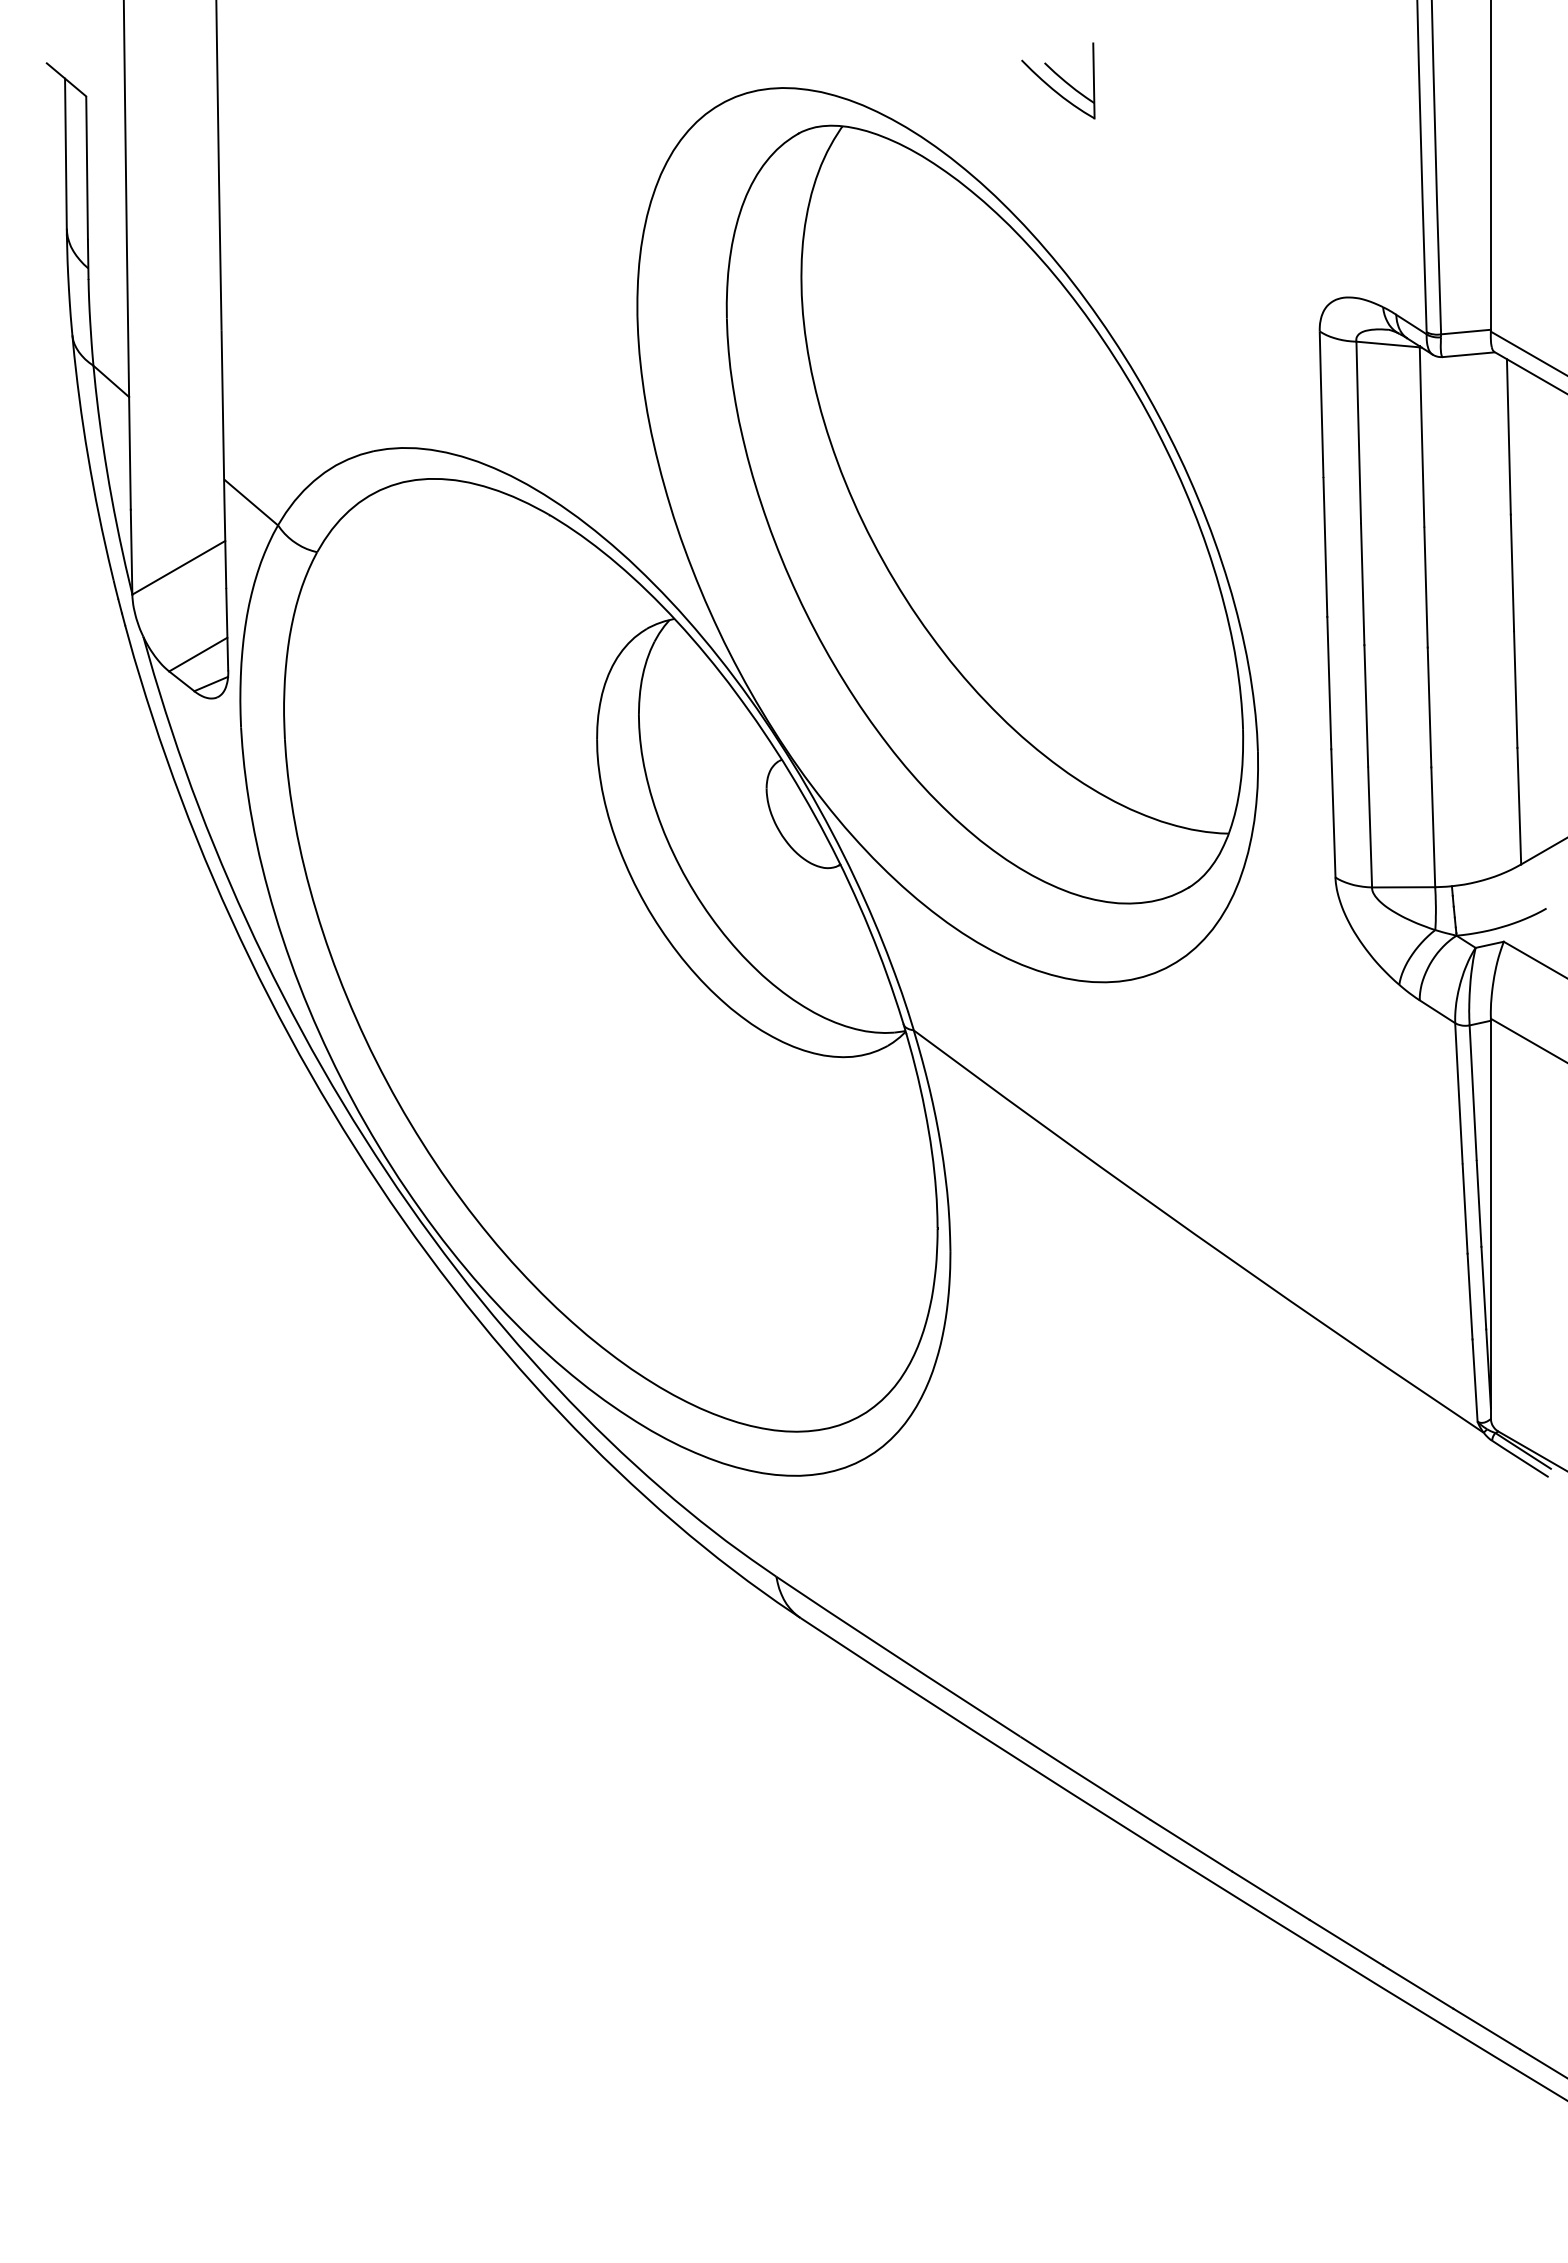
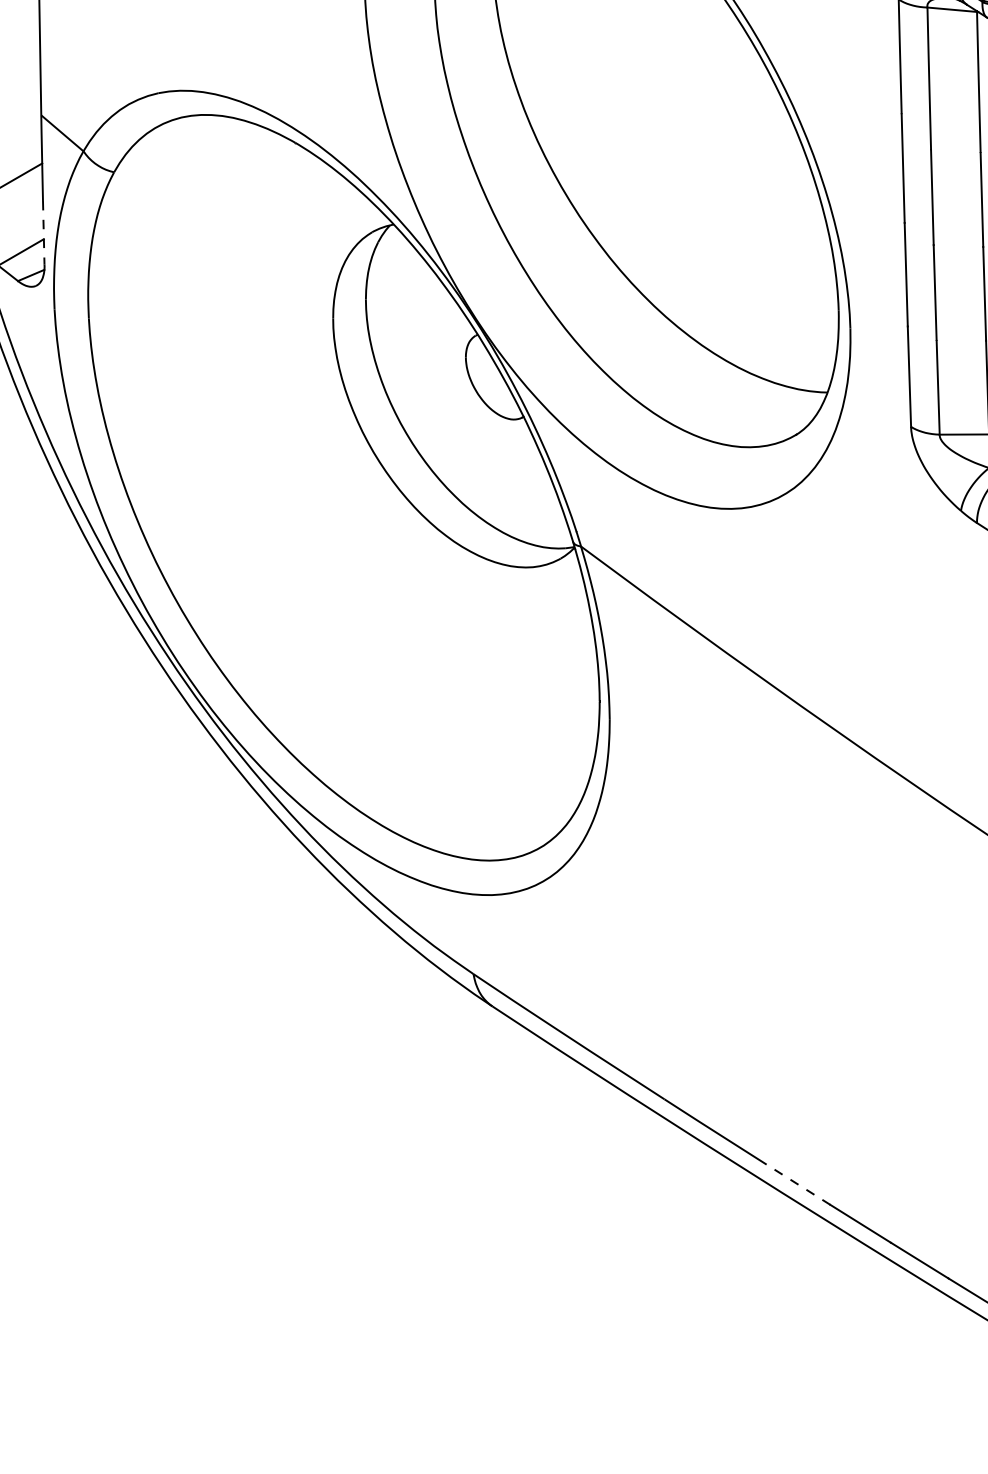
line: (227, 629) -> (43, 232), solid -> dashed
line: (1191, 1845) -> (798, 1184), solid -> dashed

